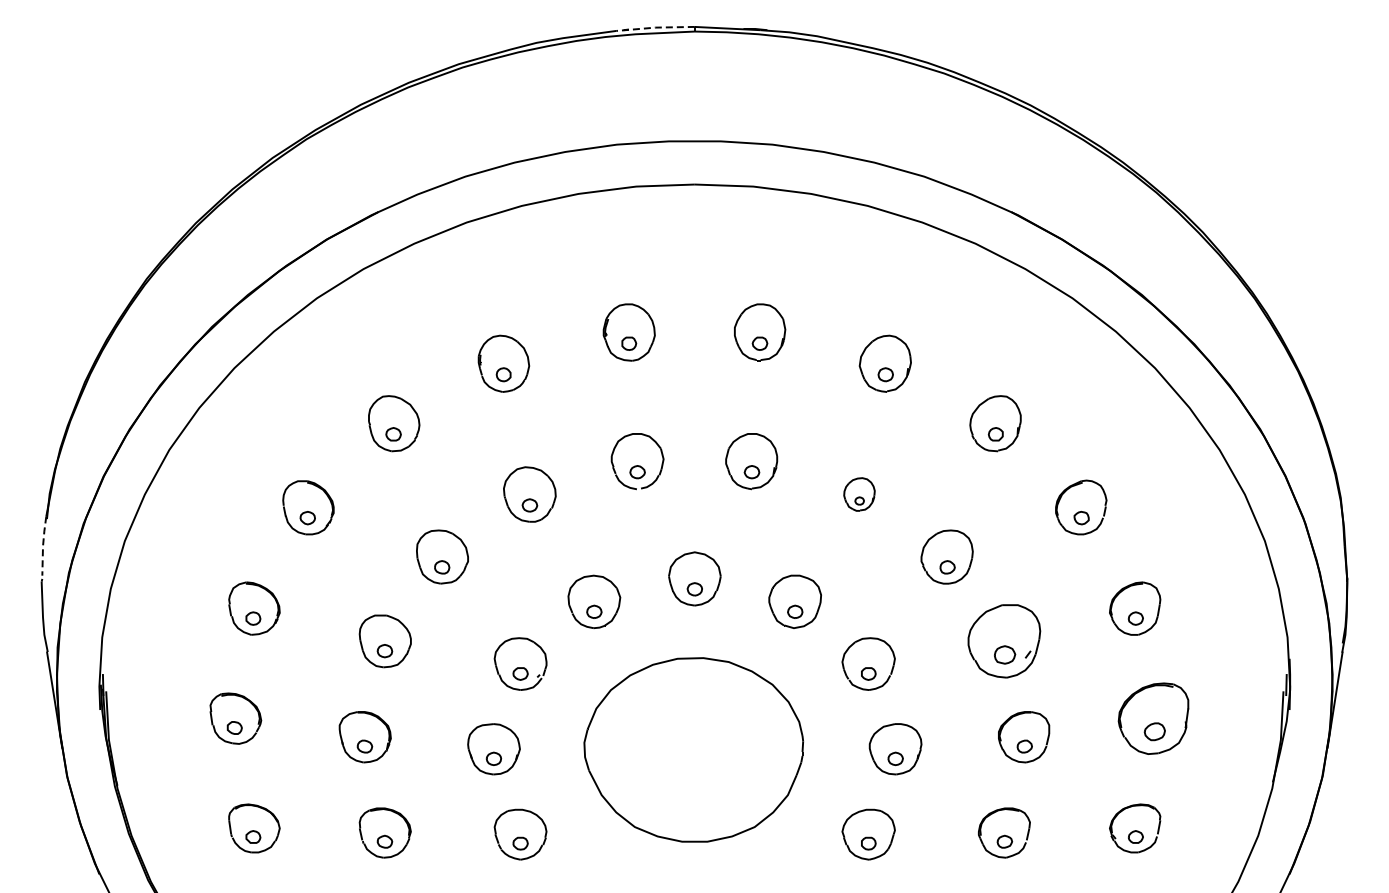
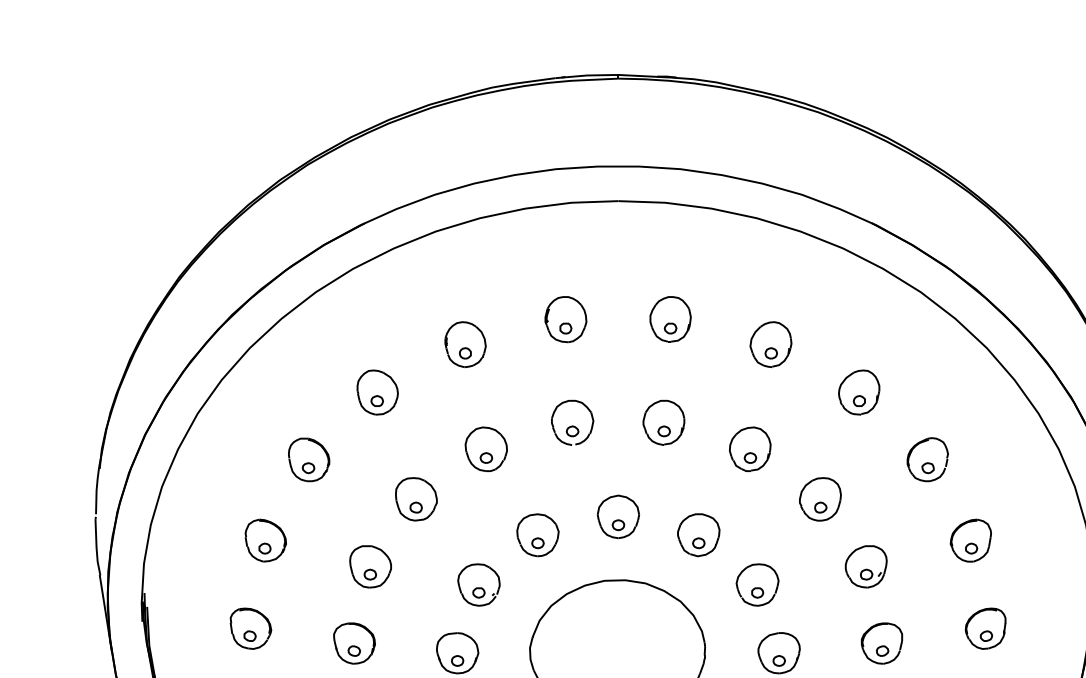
line: (655, 27) -> (586, 75), dashed -> solid
part: (859, 494) -> (750, 449), size x1.67
line: (43, 546) -> (96, 490), dashed -> solid
part: (1004, 641) -> (866, 566), size x0.71
part: (1153, 718) -> (985, 628), size x0.71

